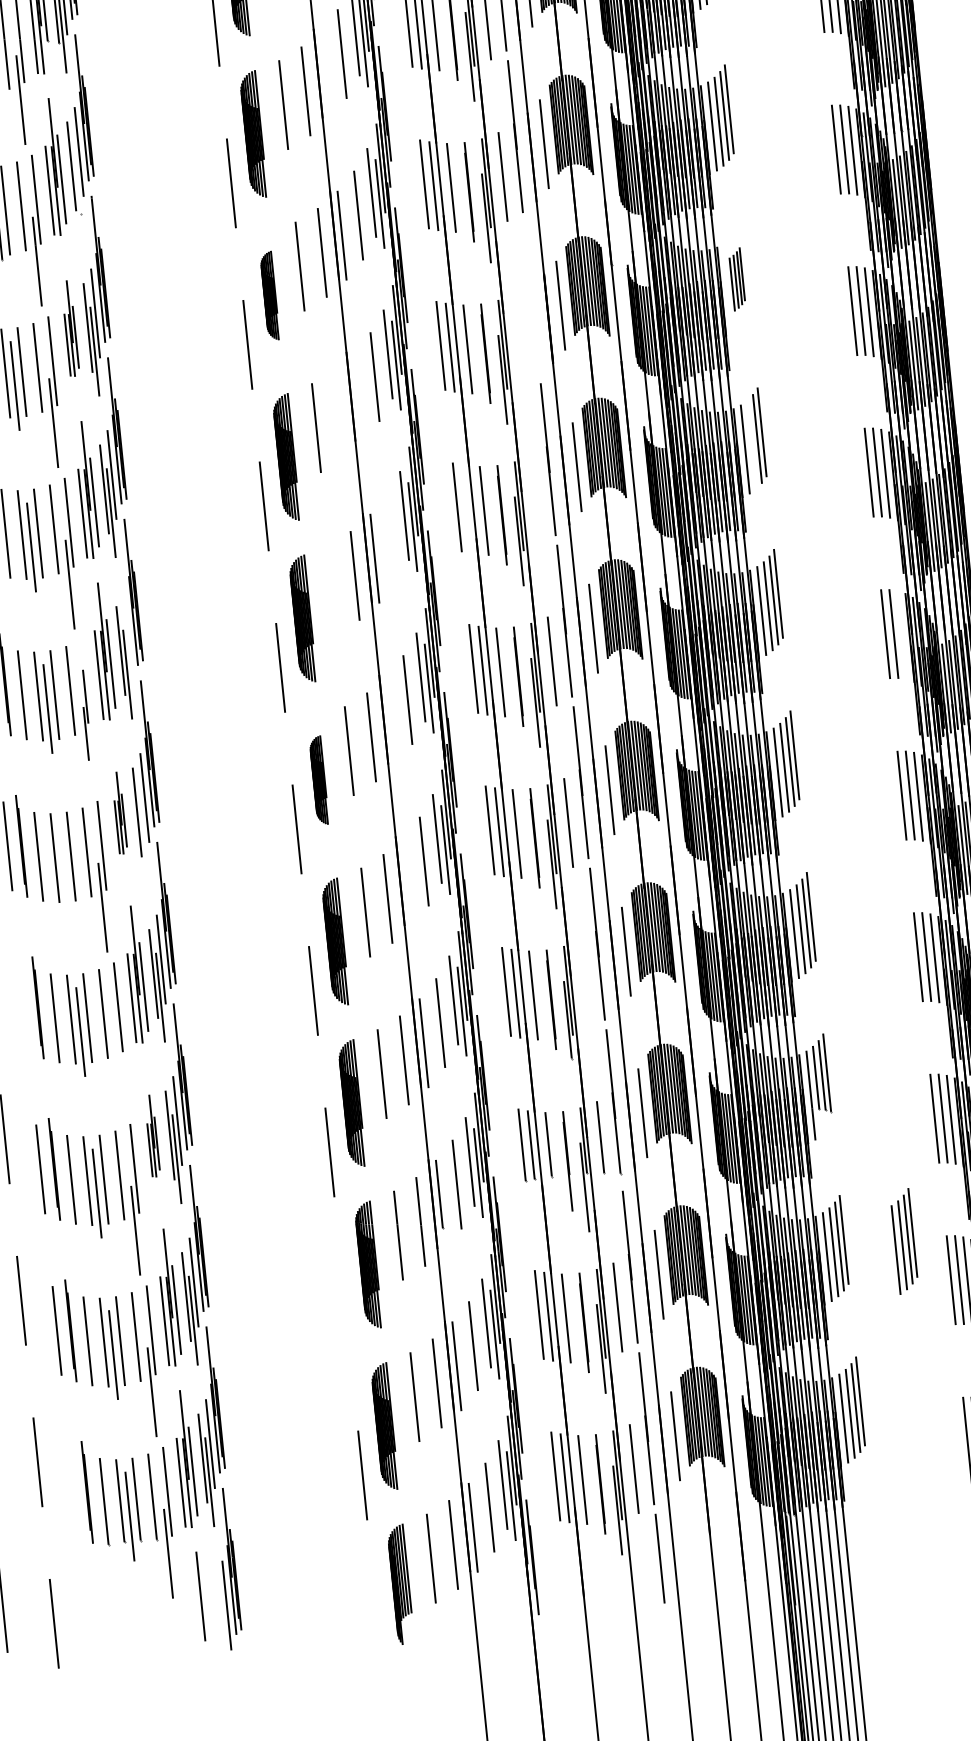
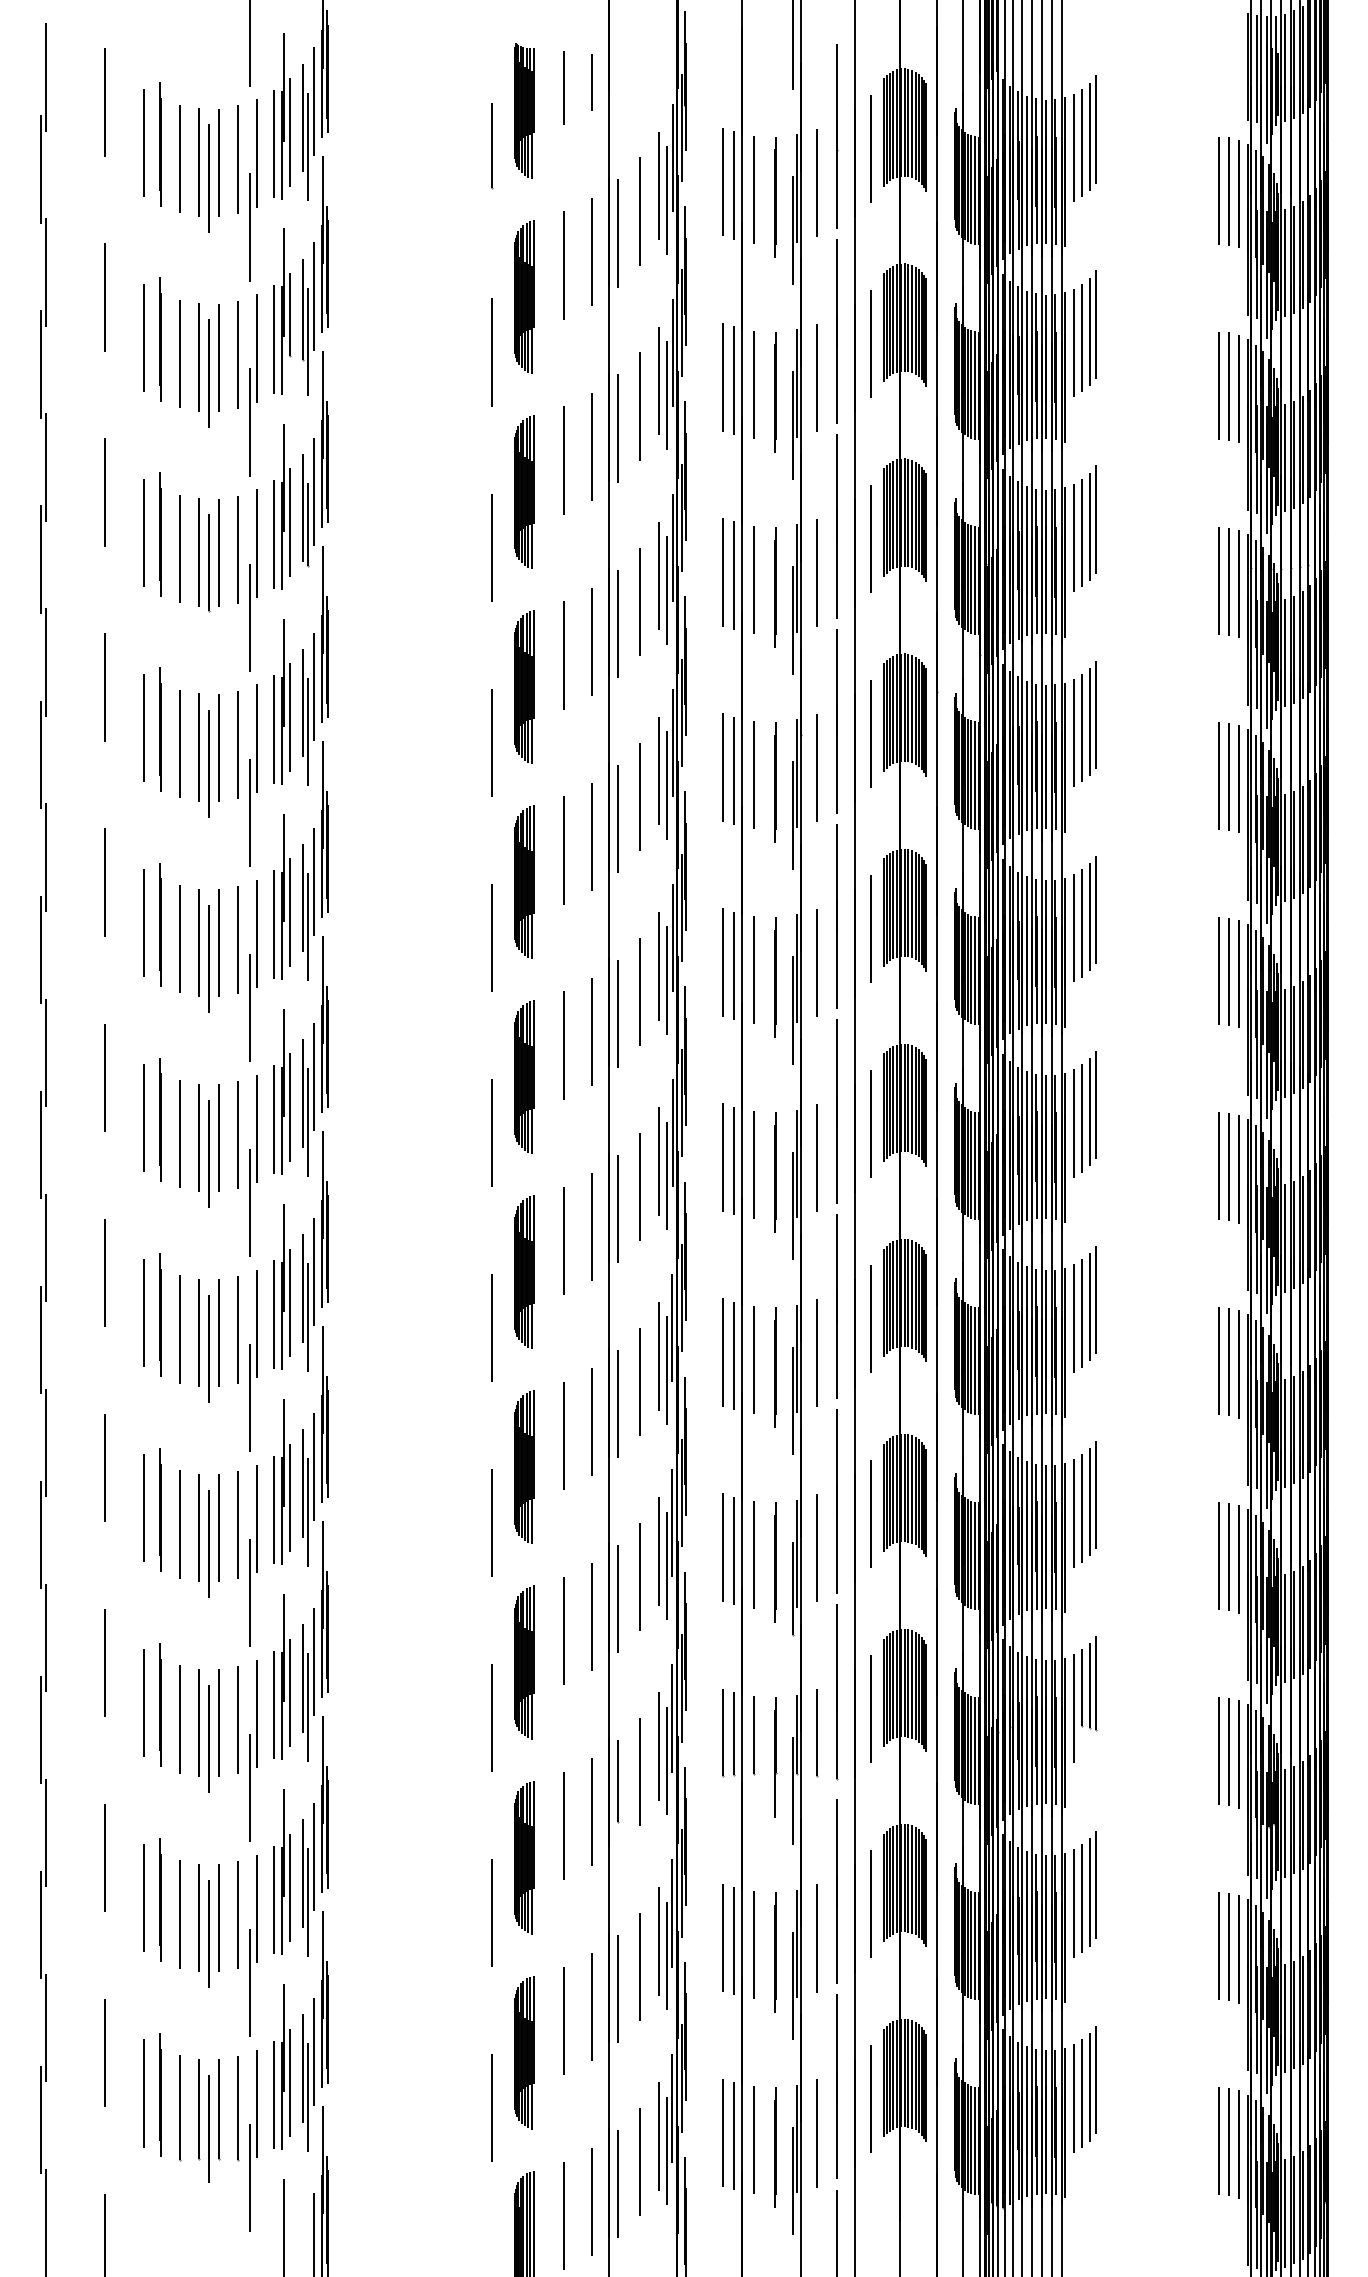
line: (325, 74) -> (617, 428), added
line: (77, 179) -> (308, 524), added
part: (736, 279) -> (1084, 723), size x1.67
part: (269, 295) -> (524, 686), size x1.43
line: (531, 298) -> (836, 721), added
part: (70, 328) -> (281, 701), size x1.43
line: (519, 337) -> (817, 767), added
line: (358, 397) -> (617, 818), added
line: (338, 414) -> (591, 836), added
line: (751, 444) -> (1082, 923), added
line: (535, 499) -> (817, 962), added
line: (466, 508) -> (733, 965), added
line: (391, 538) -> (640, 991), added
line: (332, 589) -> (563, 1045), added
line: (901, 635) -> (1238, 1169), added
line: (128, 636) -> (313, 1076), added
part: (85, 714) -> (253, 1165), size x1.67
line: (390, 719) -> (617, 1208), added
part: (319, 779) -> (524, 1271), size x1.43
part: (119, 812) -> (281, 1286), size x1.67
line: (144, 836) -> (308, 1317), added
line: (64, 870) -> (208, 1348), added
line: (407, 881) -> (617, 1403), added
line: (585, 984) -> (817, 1548), added
line: (23, 1007) -> (143, 1507), added
line: (119, 1068) -> (250, 1592), added
part: (152, 1135) -> (281, 1676), size x1.67
part: (904, 1241) -> (1167, 1894), removed
line: (345, 1313) -> (491, 1912), added
line: (73, 1492) -> (144, 2093), added

